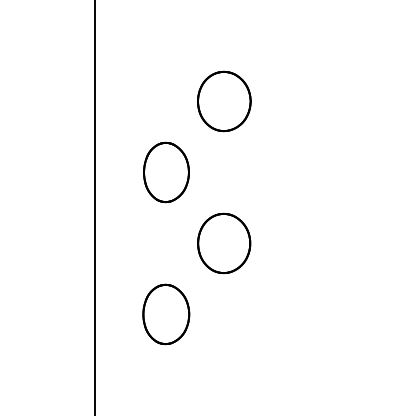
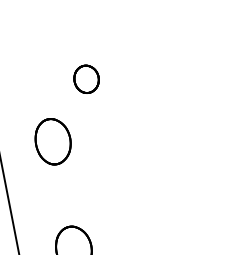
part: (224, 101) -> (86, 79), size x0.6
part: (224, 243) -> (107, 186), removed

